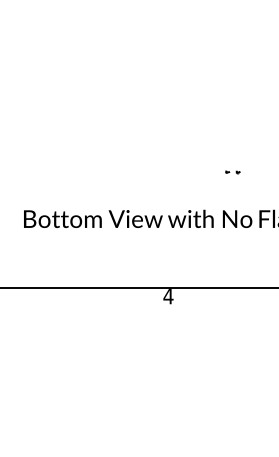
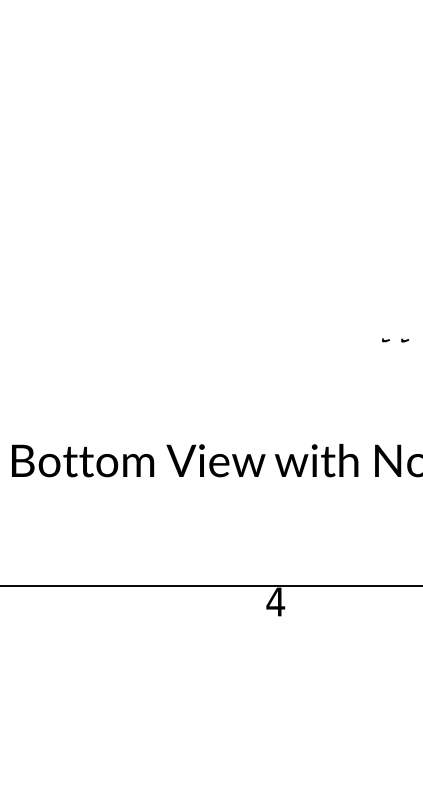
part: (232, 172) -> (394, 341), moved

